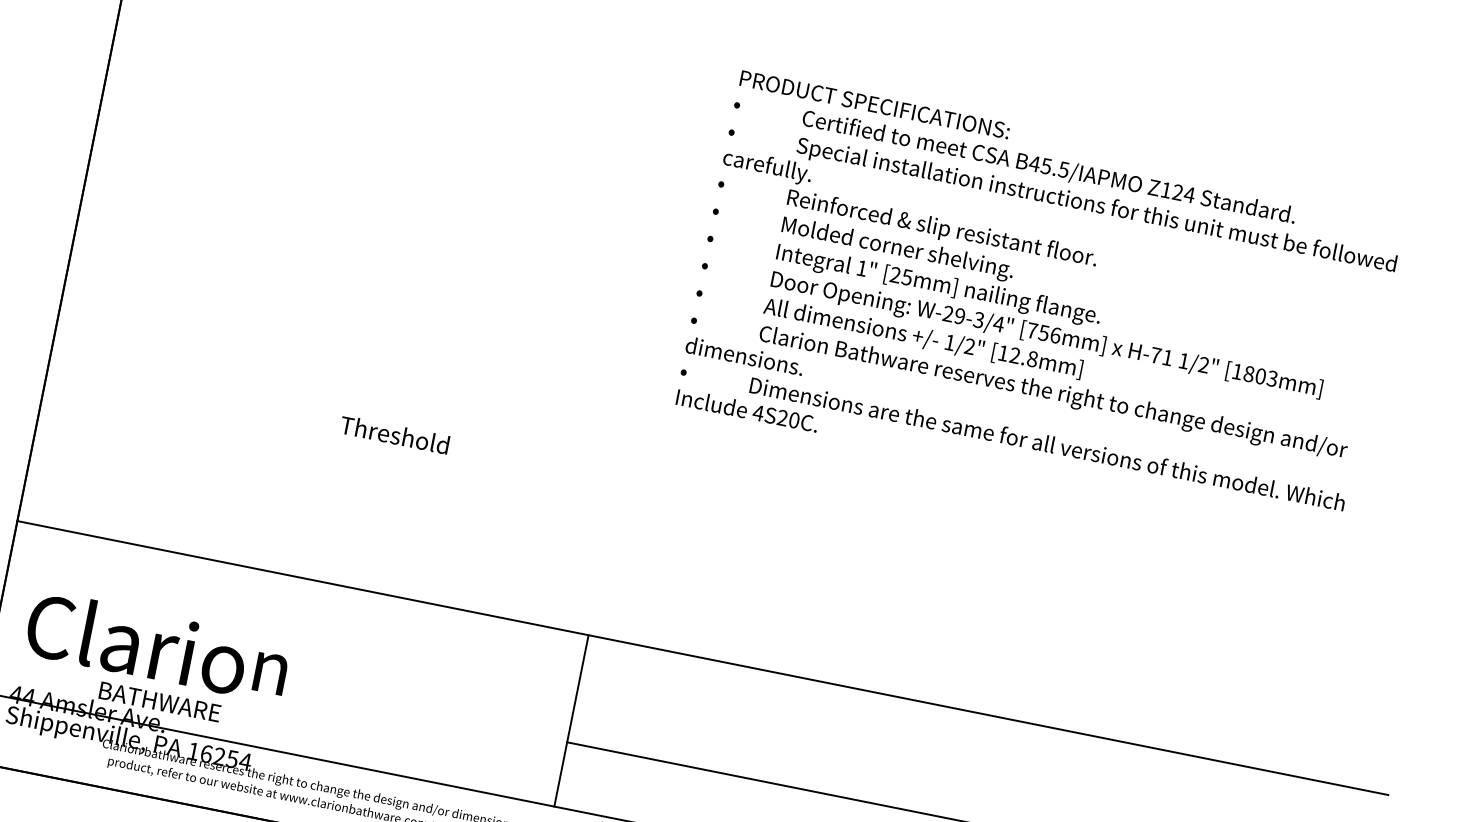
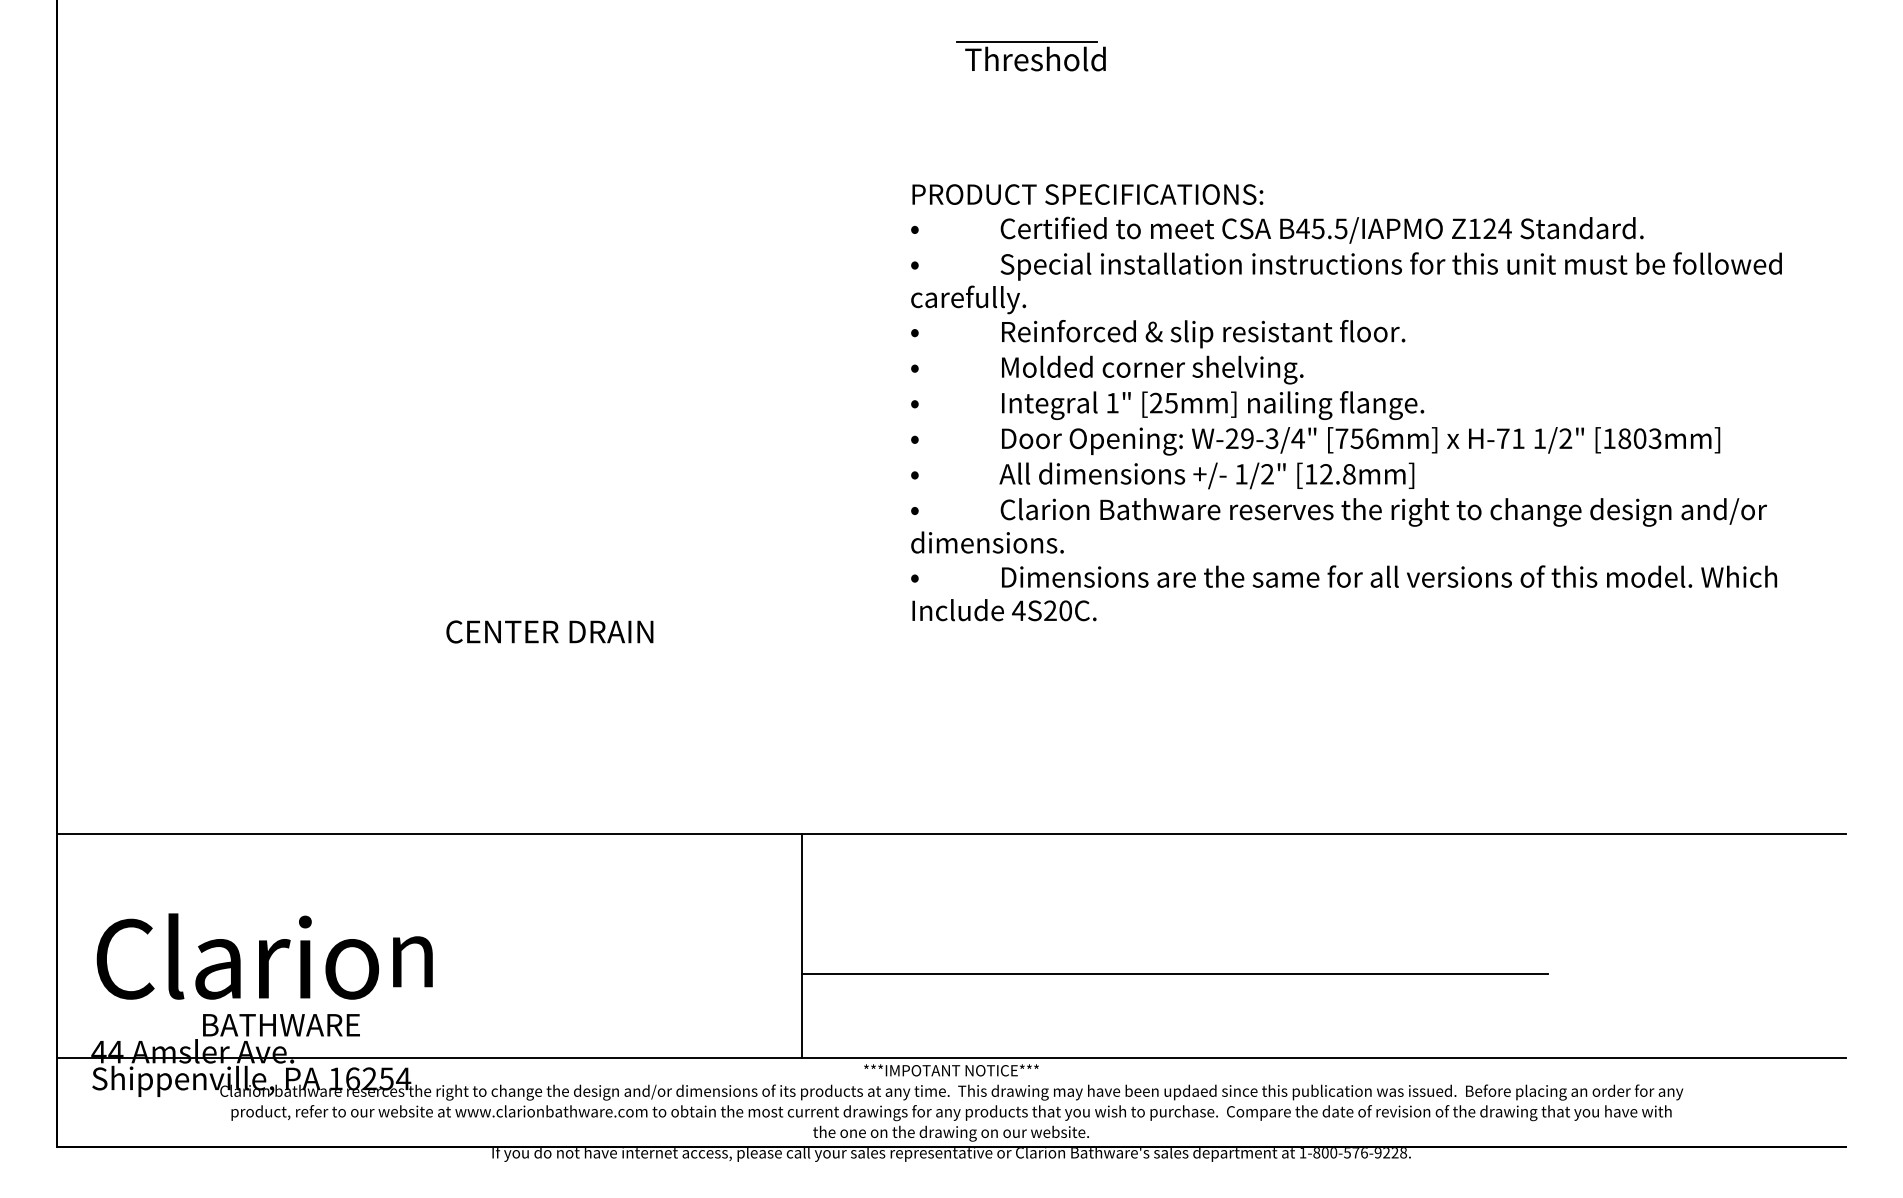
part: (882, 74) -> (1030, 56), added
text: (1041, 303) -> (1346, 402), moved
text: (422, 439) -> (545, 630), Threshold -> CENTER DRAIN

